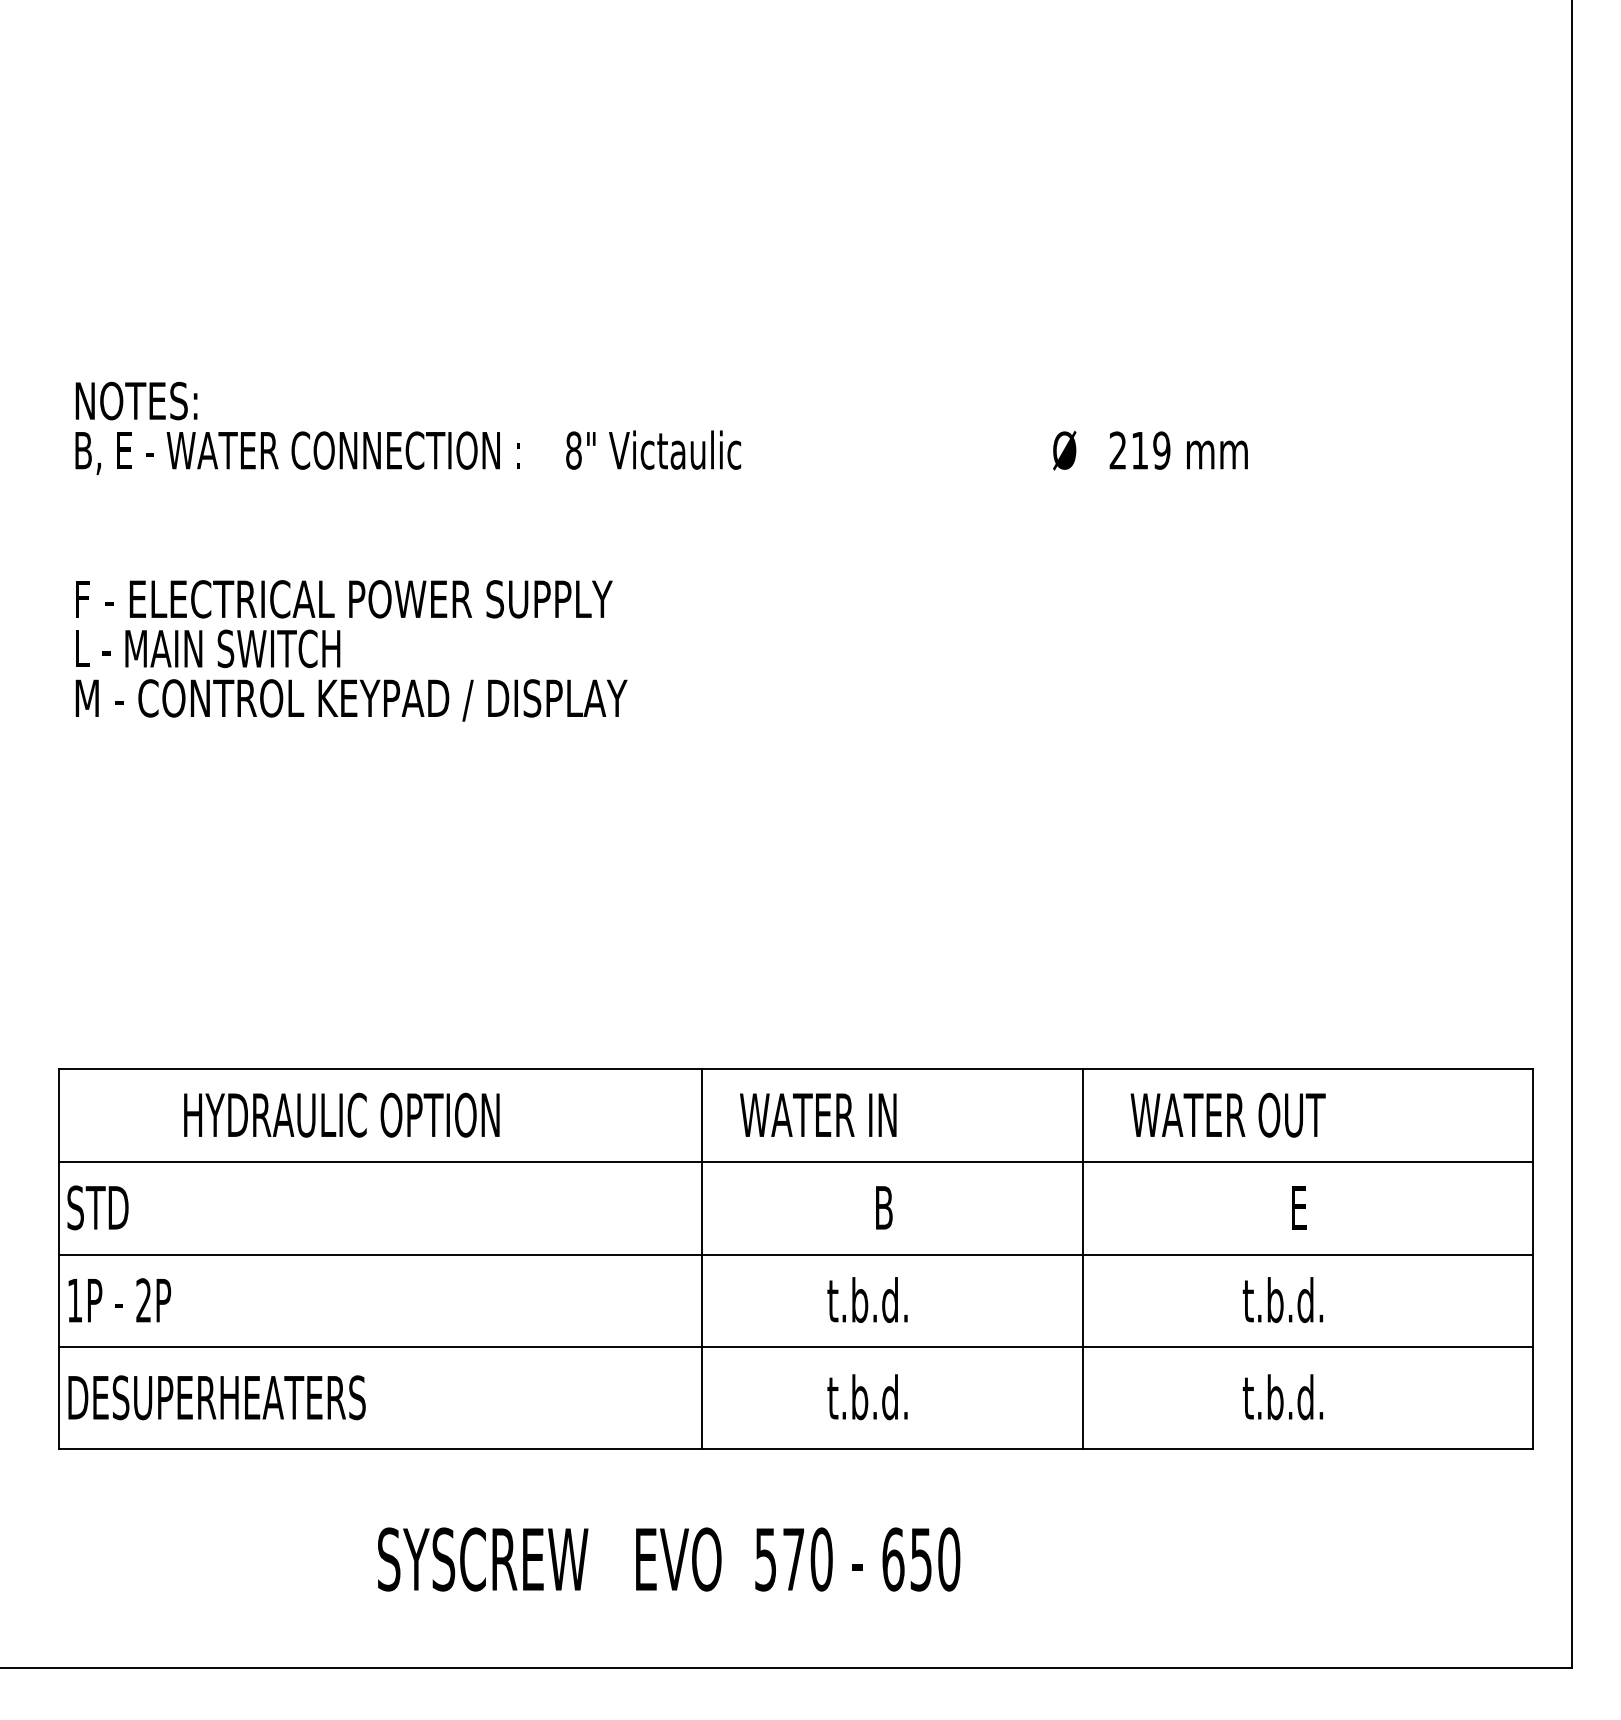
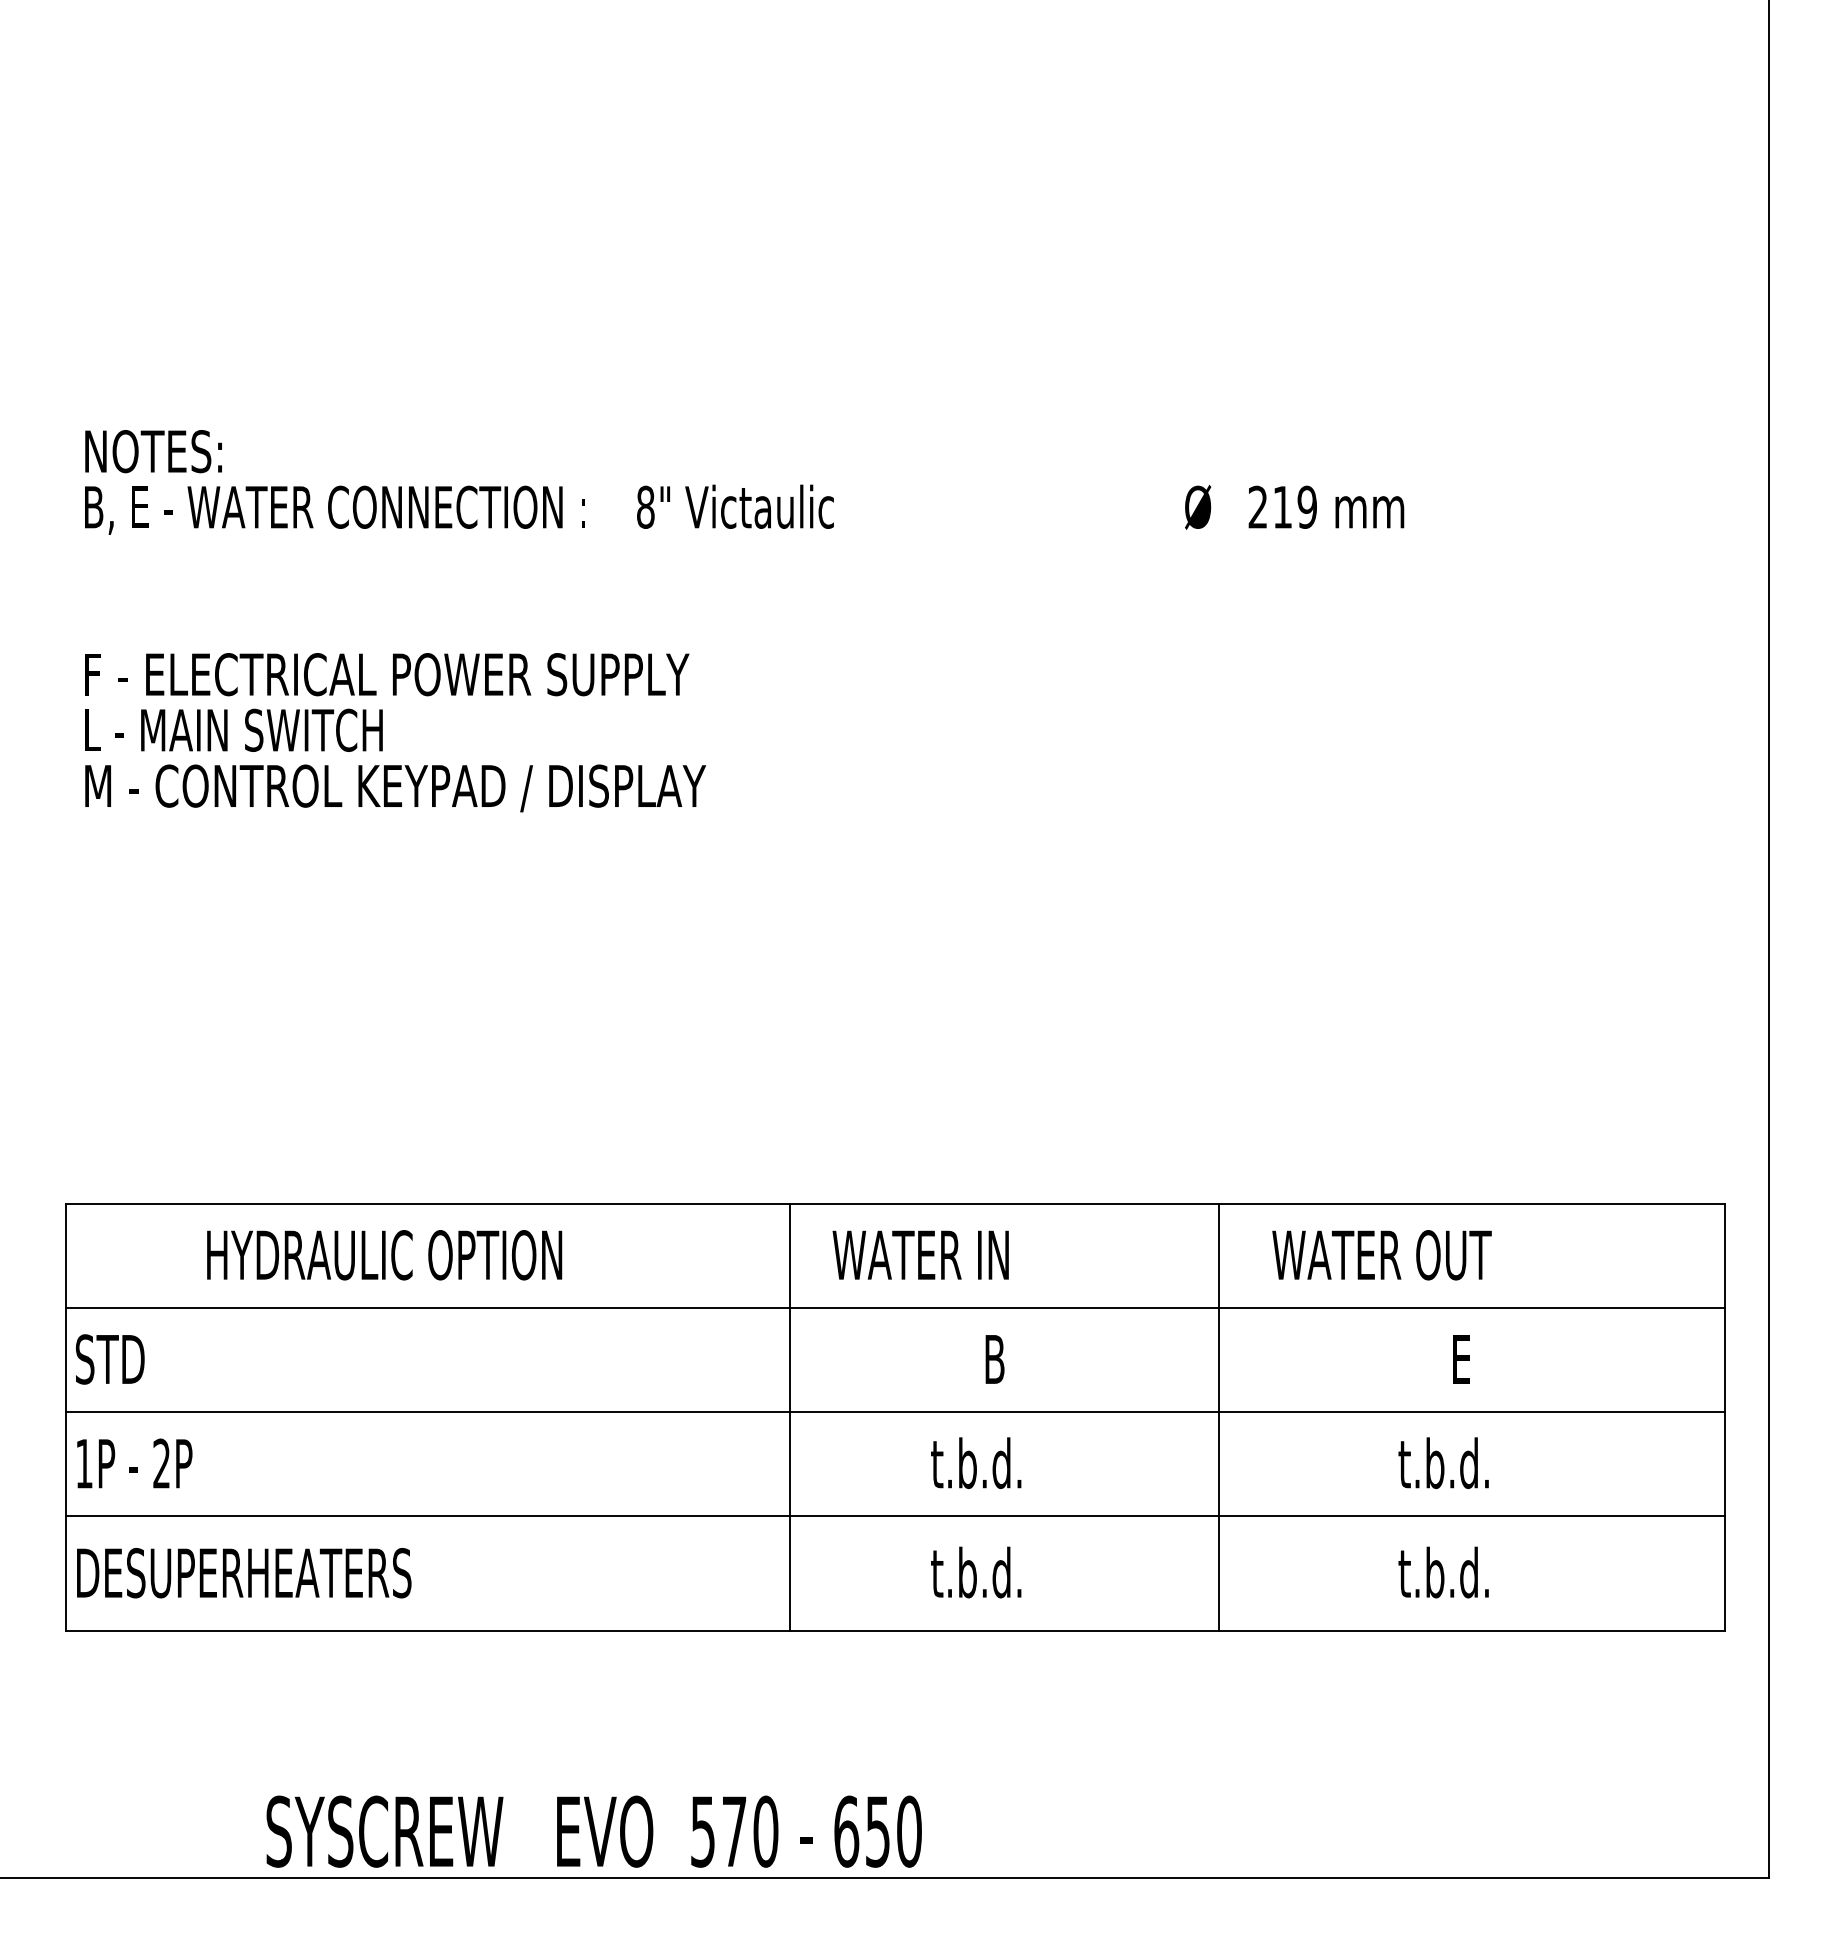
text: (669, 1559) -> (594, 1831), moved

